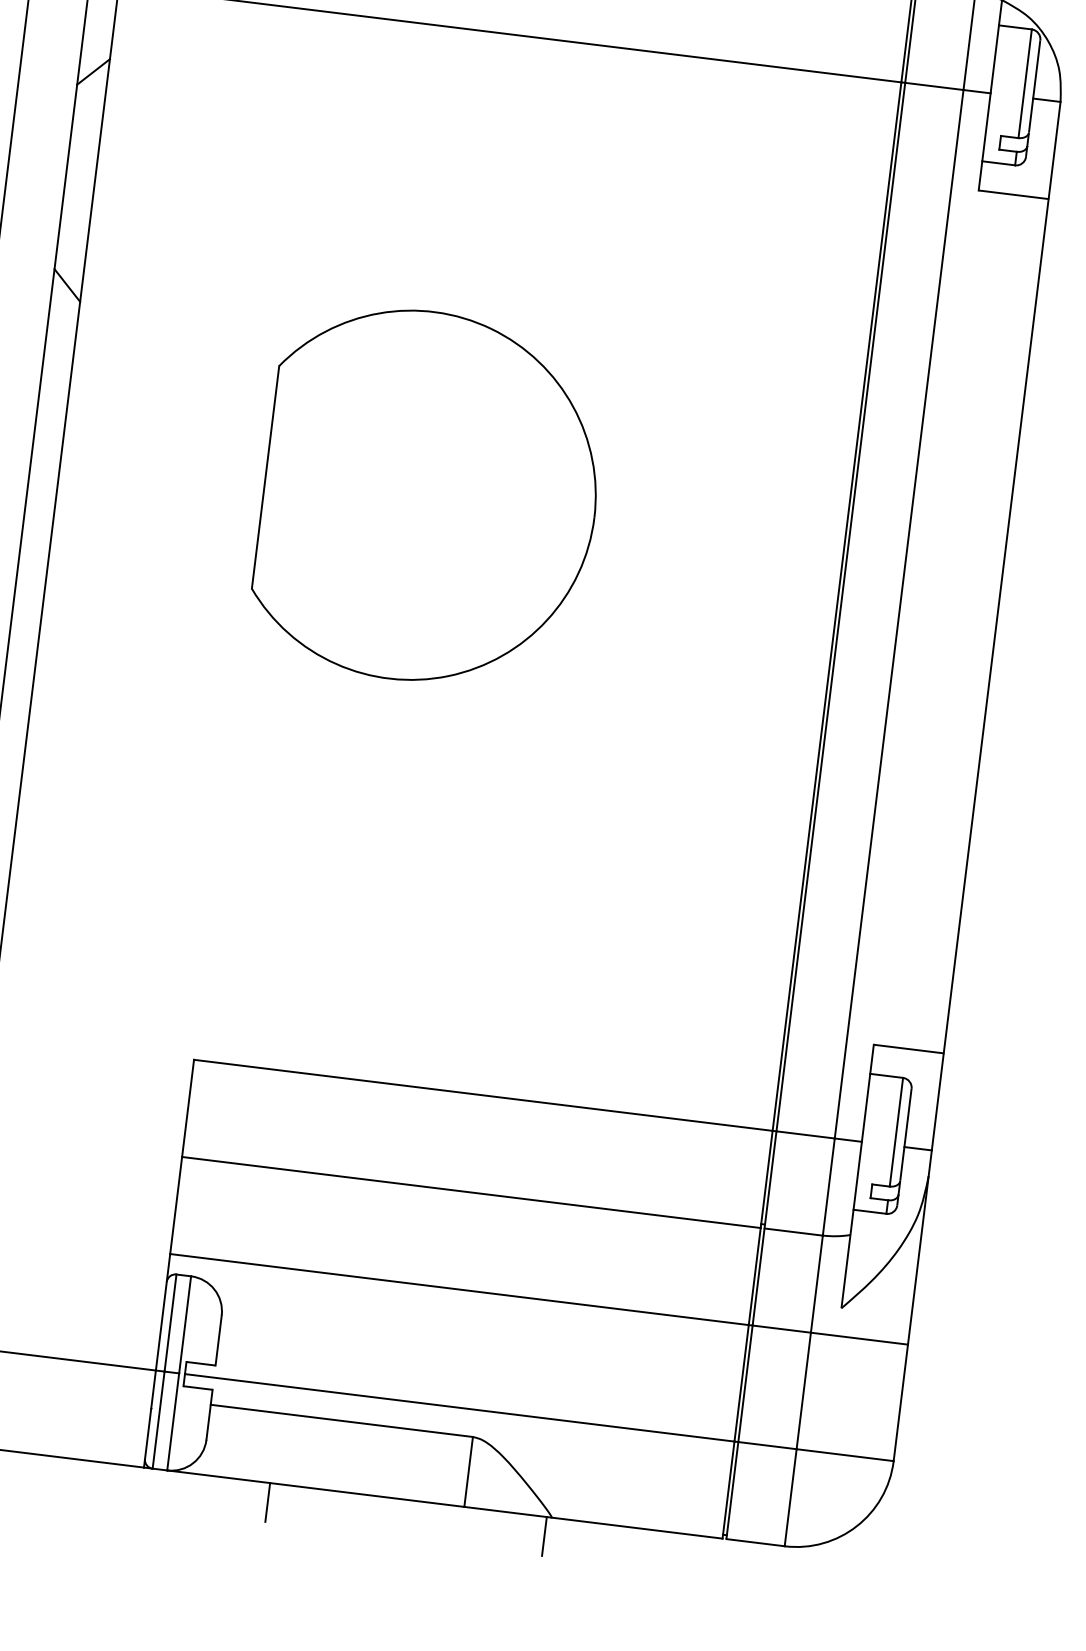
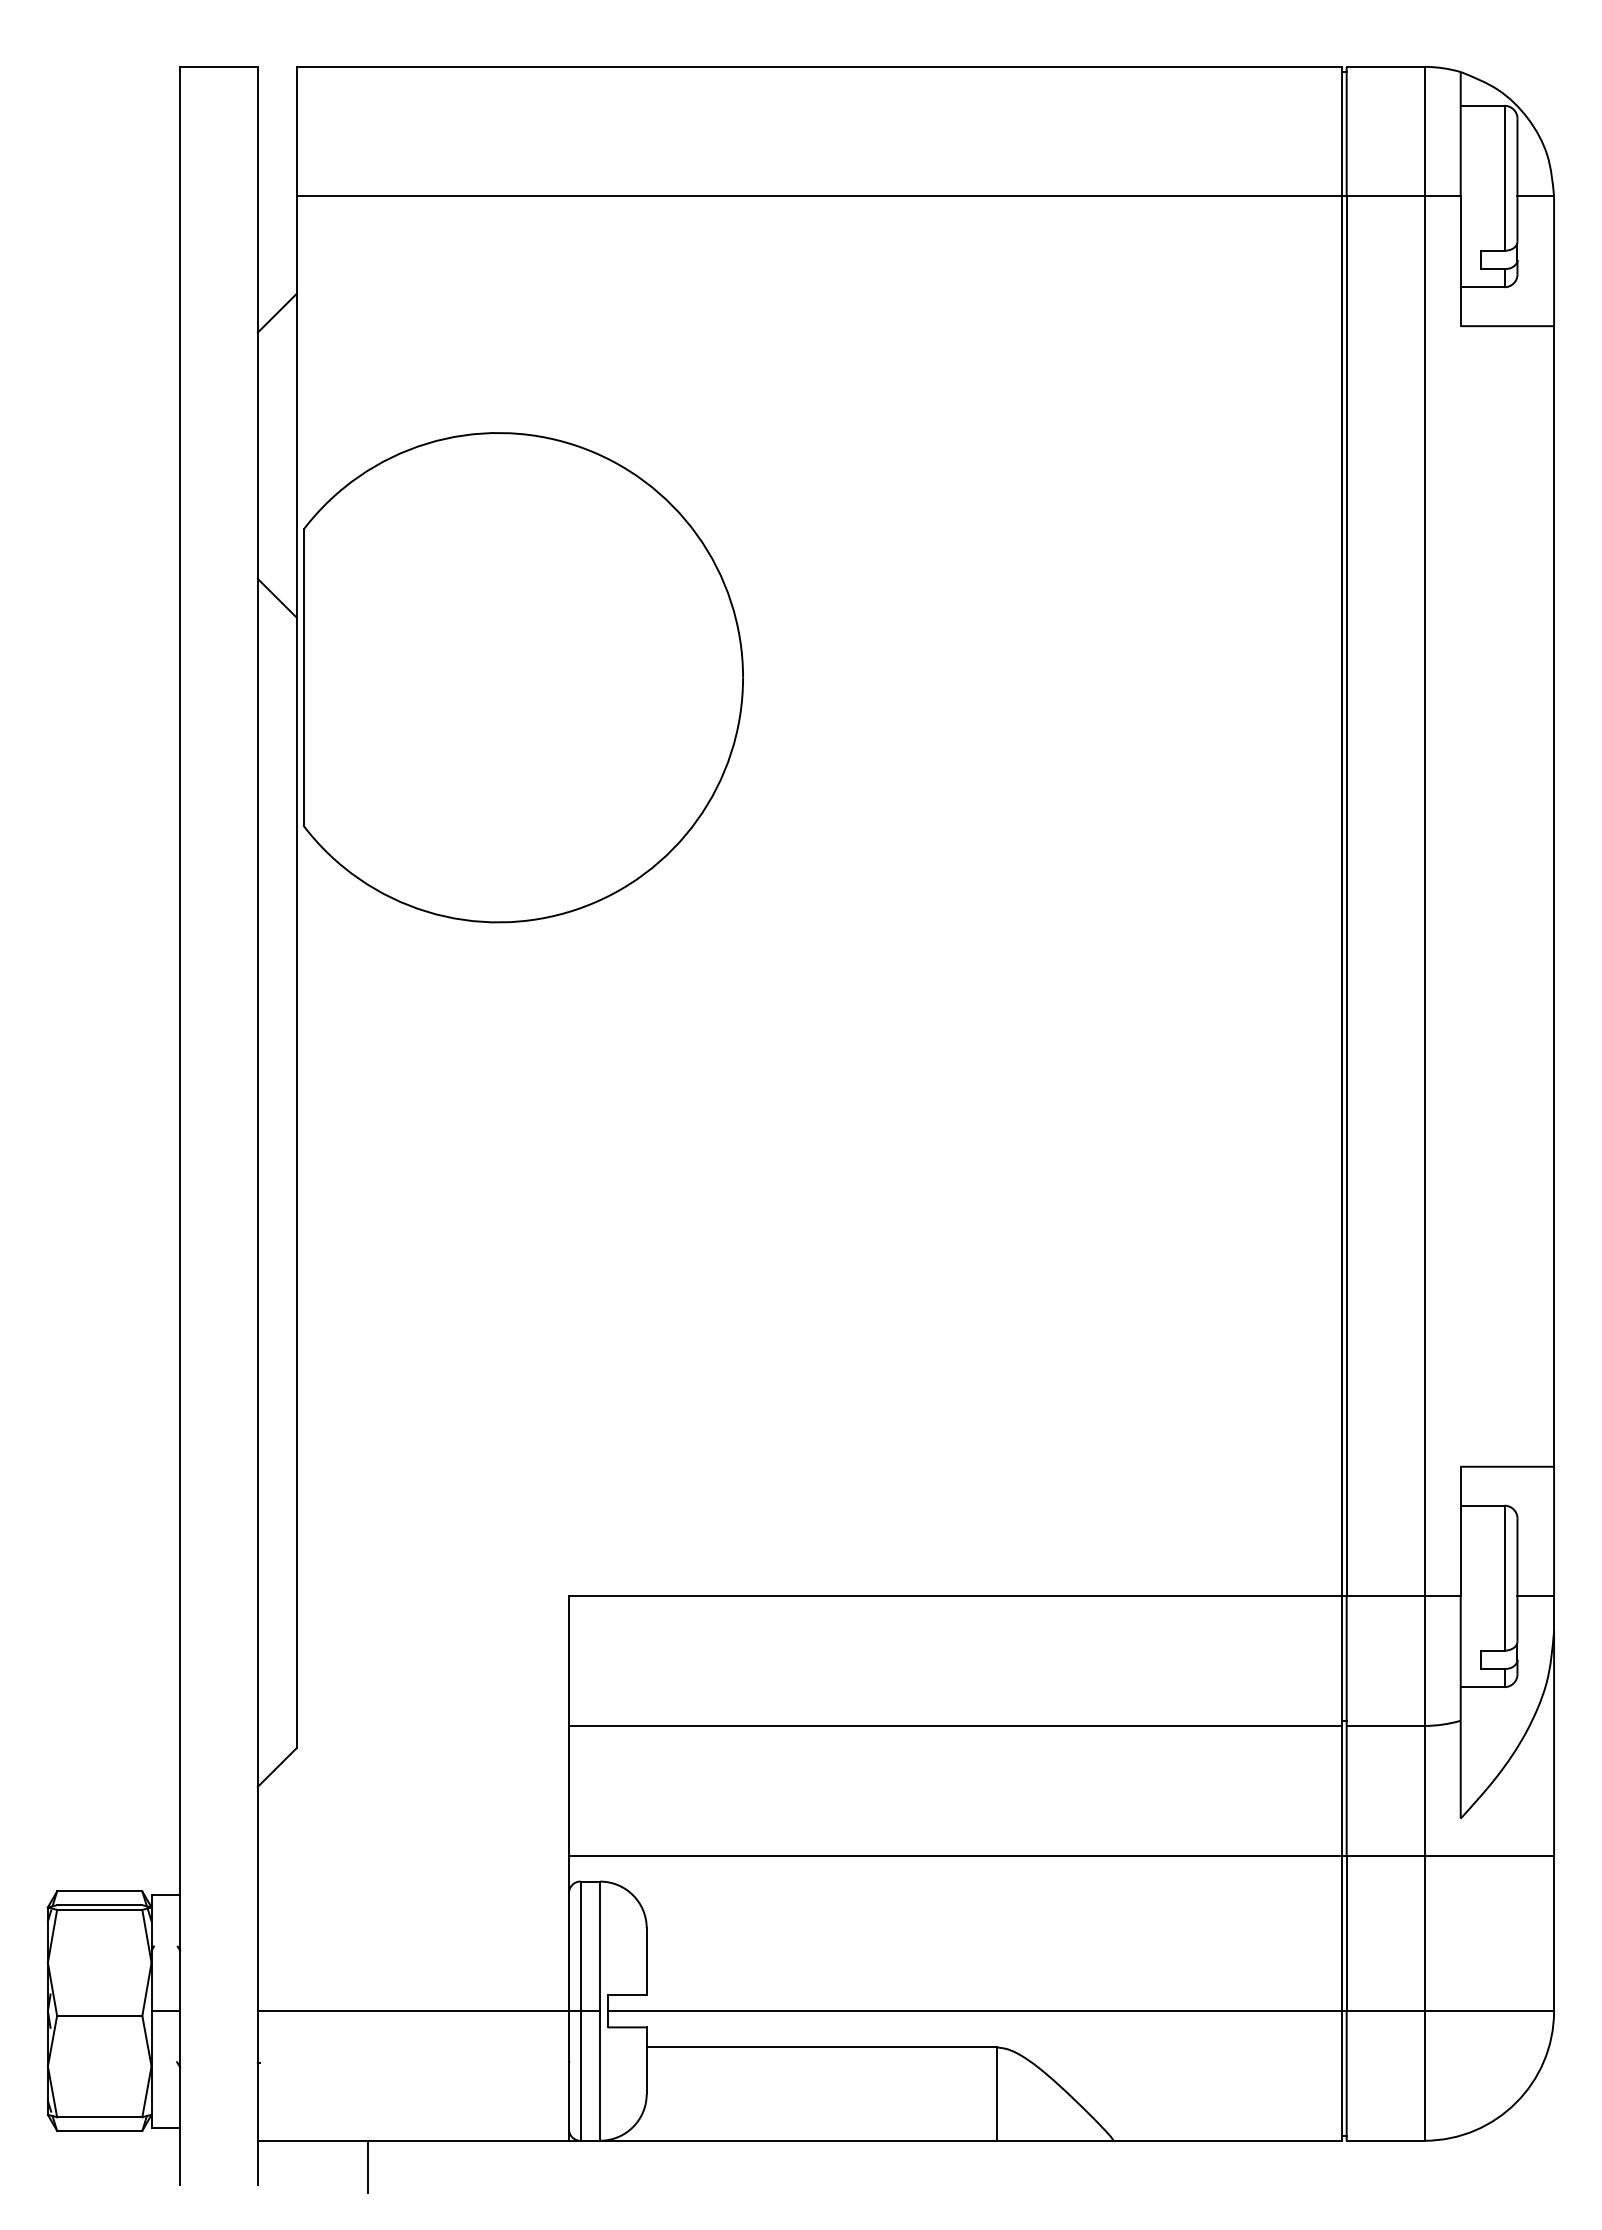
part: (429, 497) -> (523, 677), moved
line: (267, 1502) -> (737, 2166), removed
line: (544, 1536) -> (1106, 2166), removed

